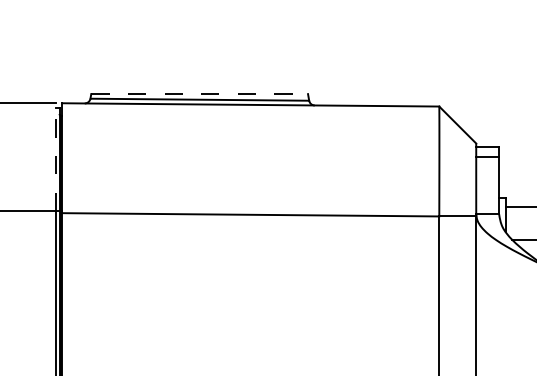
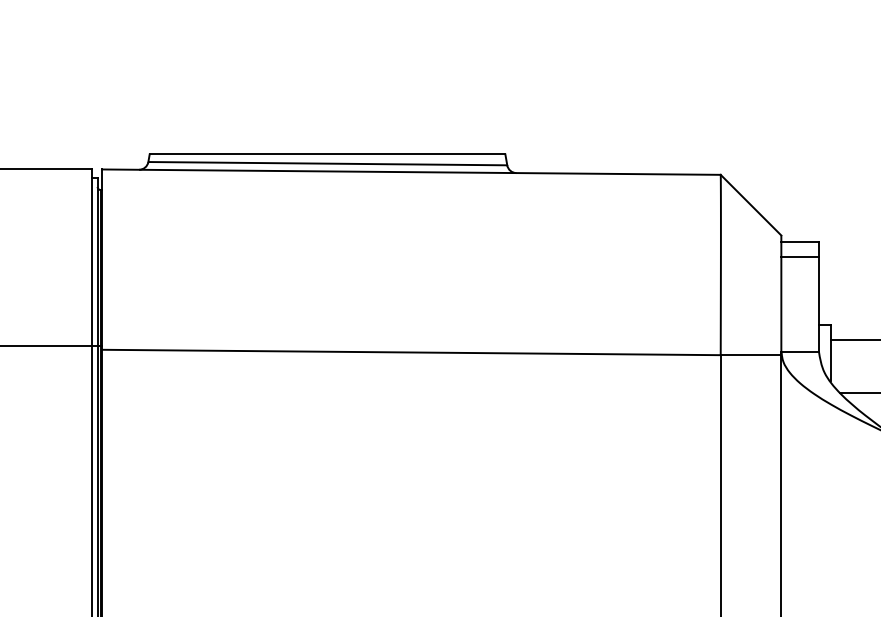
line: (200, 94) -> (328, 155), dashed -> solid
line: (55, 156) -> (91, 256), dashed -> solid

